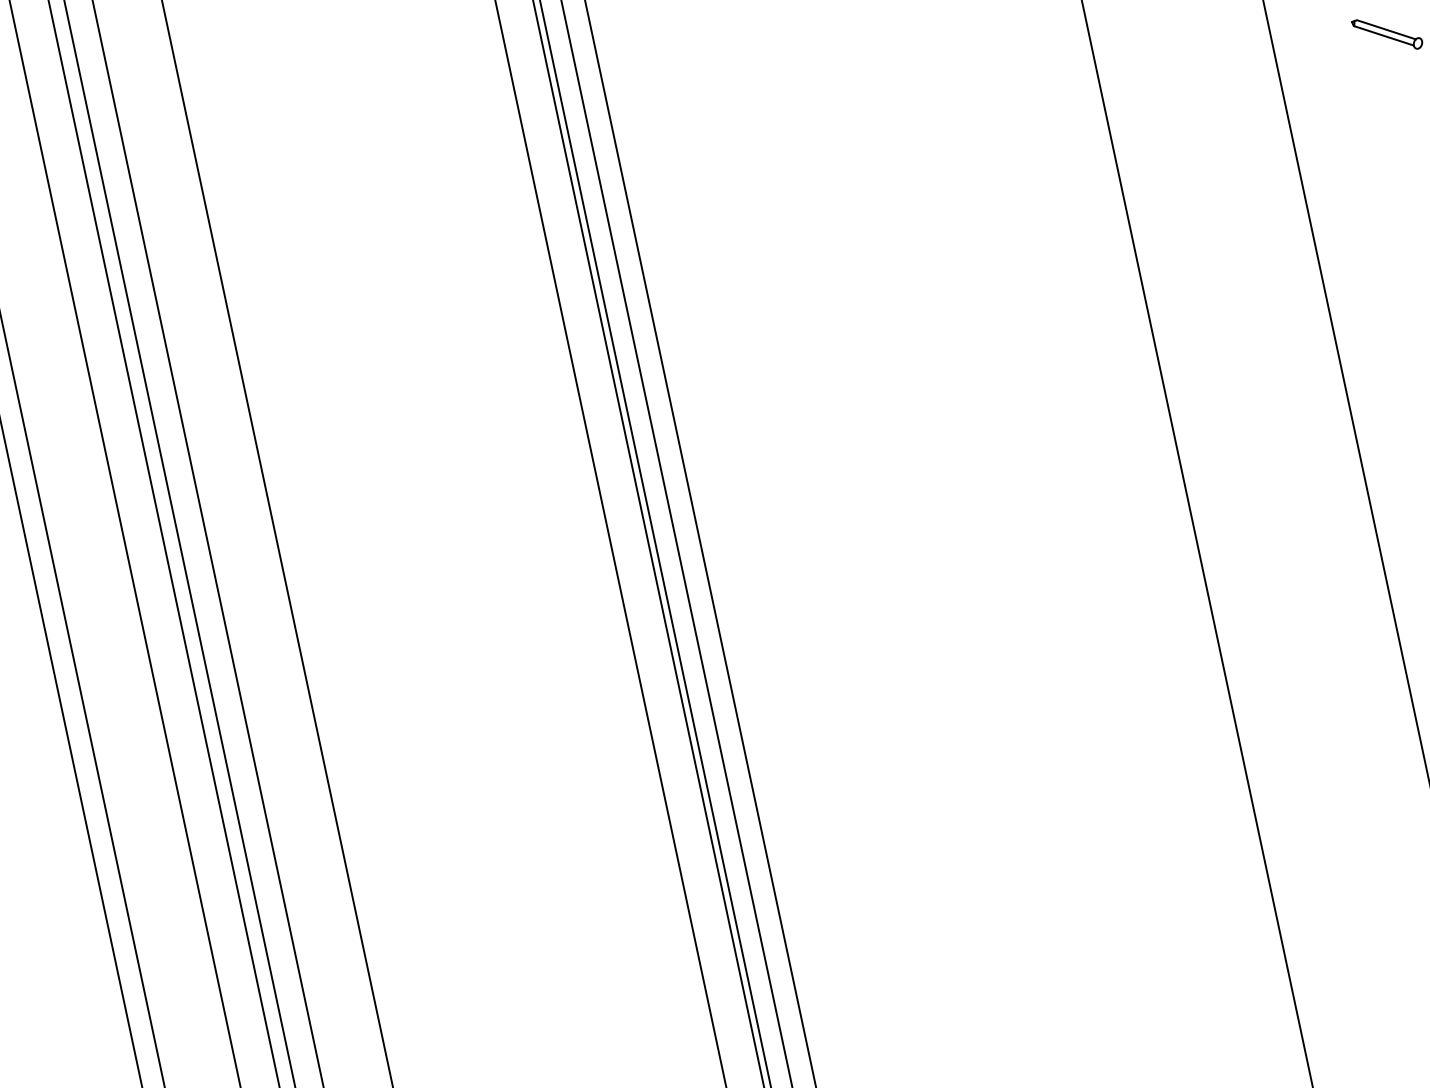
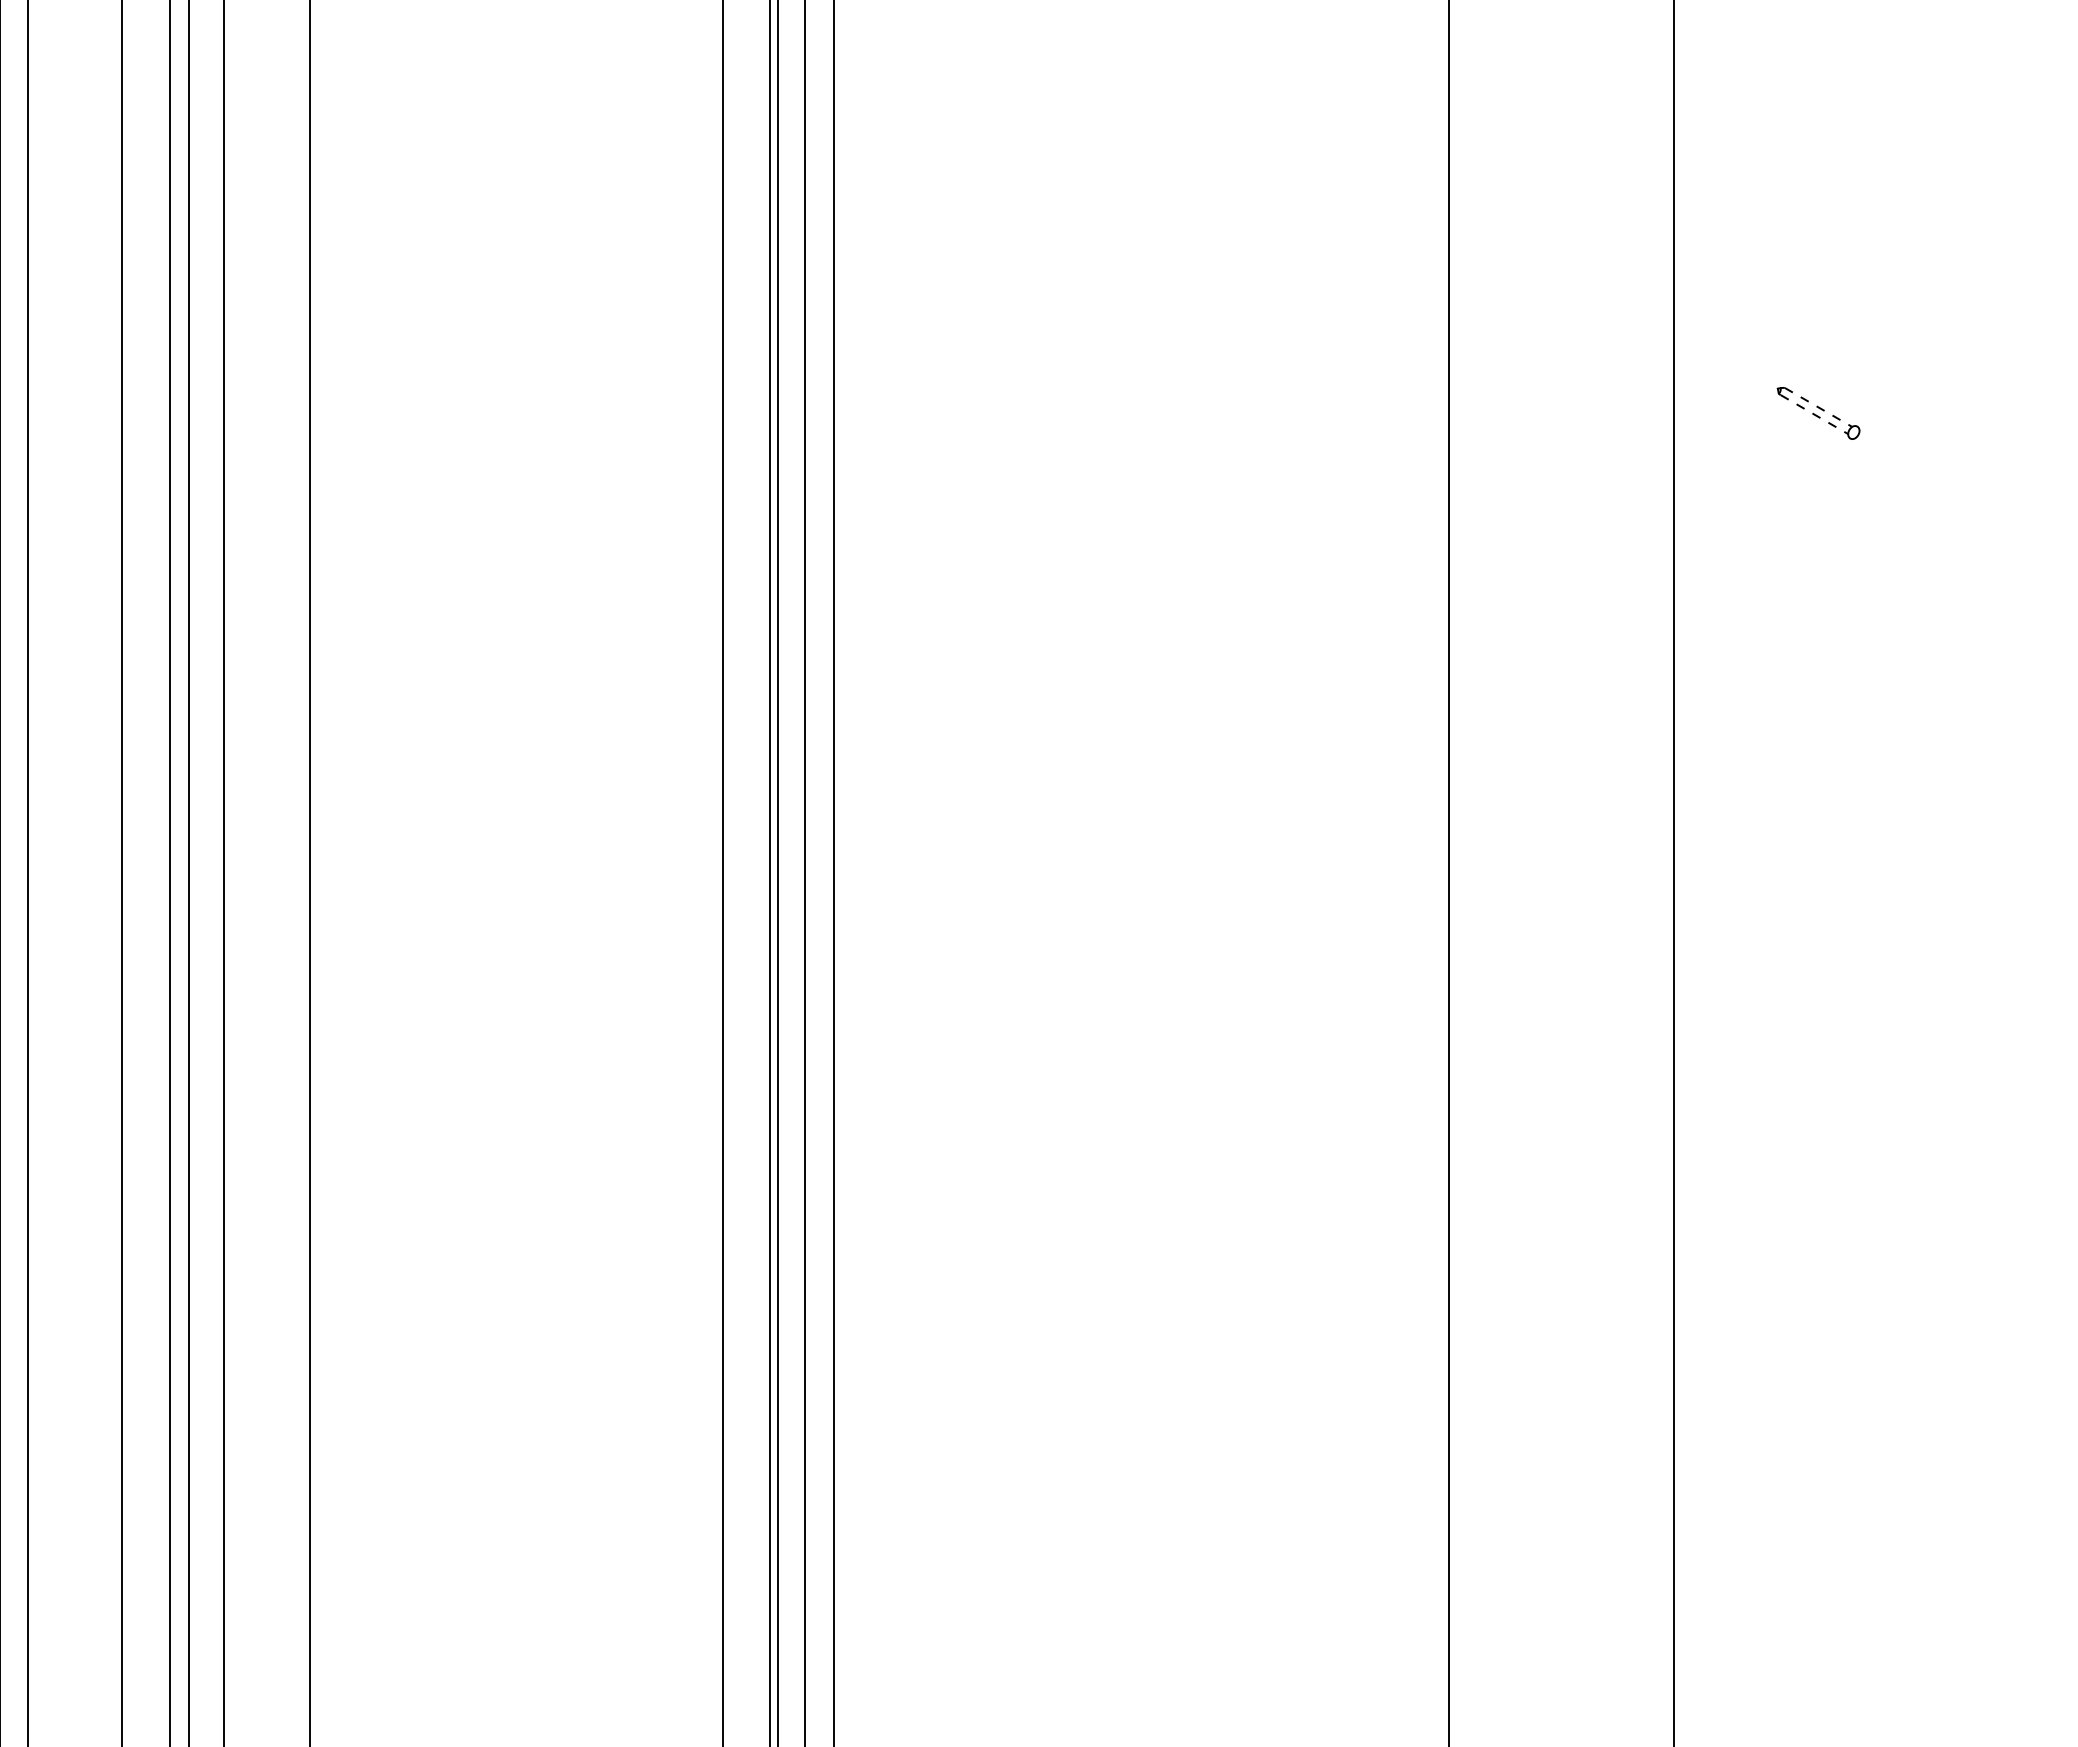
line: (1386, 29) -> (1818, 407), solid -> dashed
line: (1384, 35) -> (1814, 414), solid -> dashed

